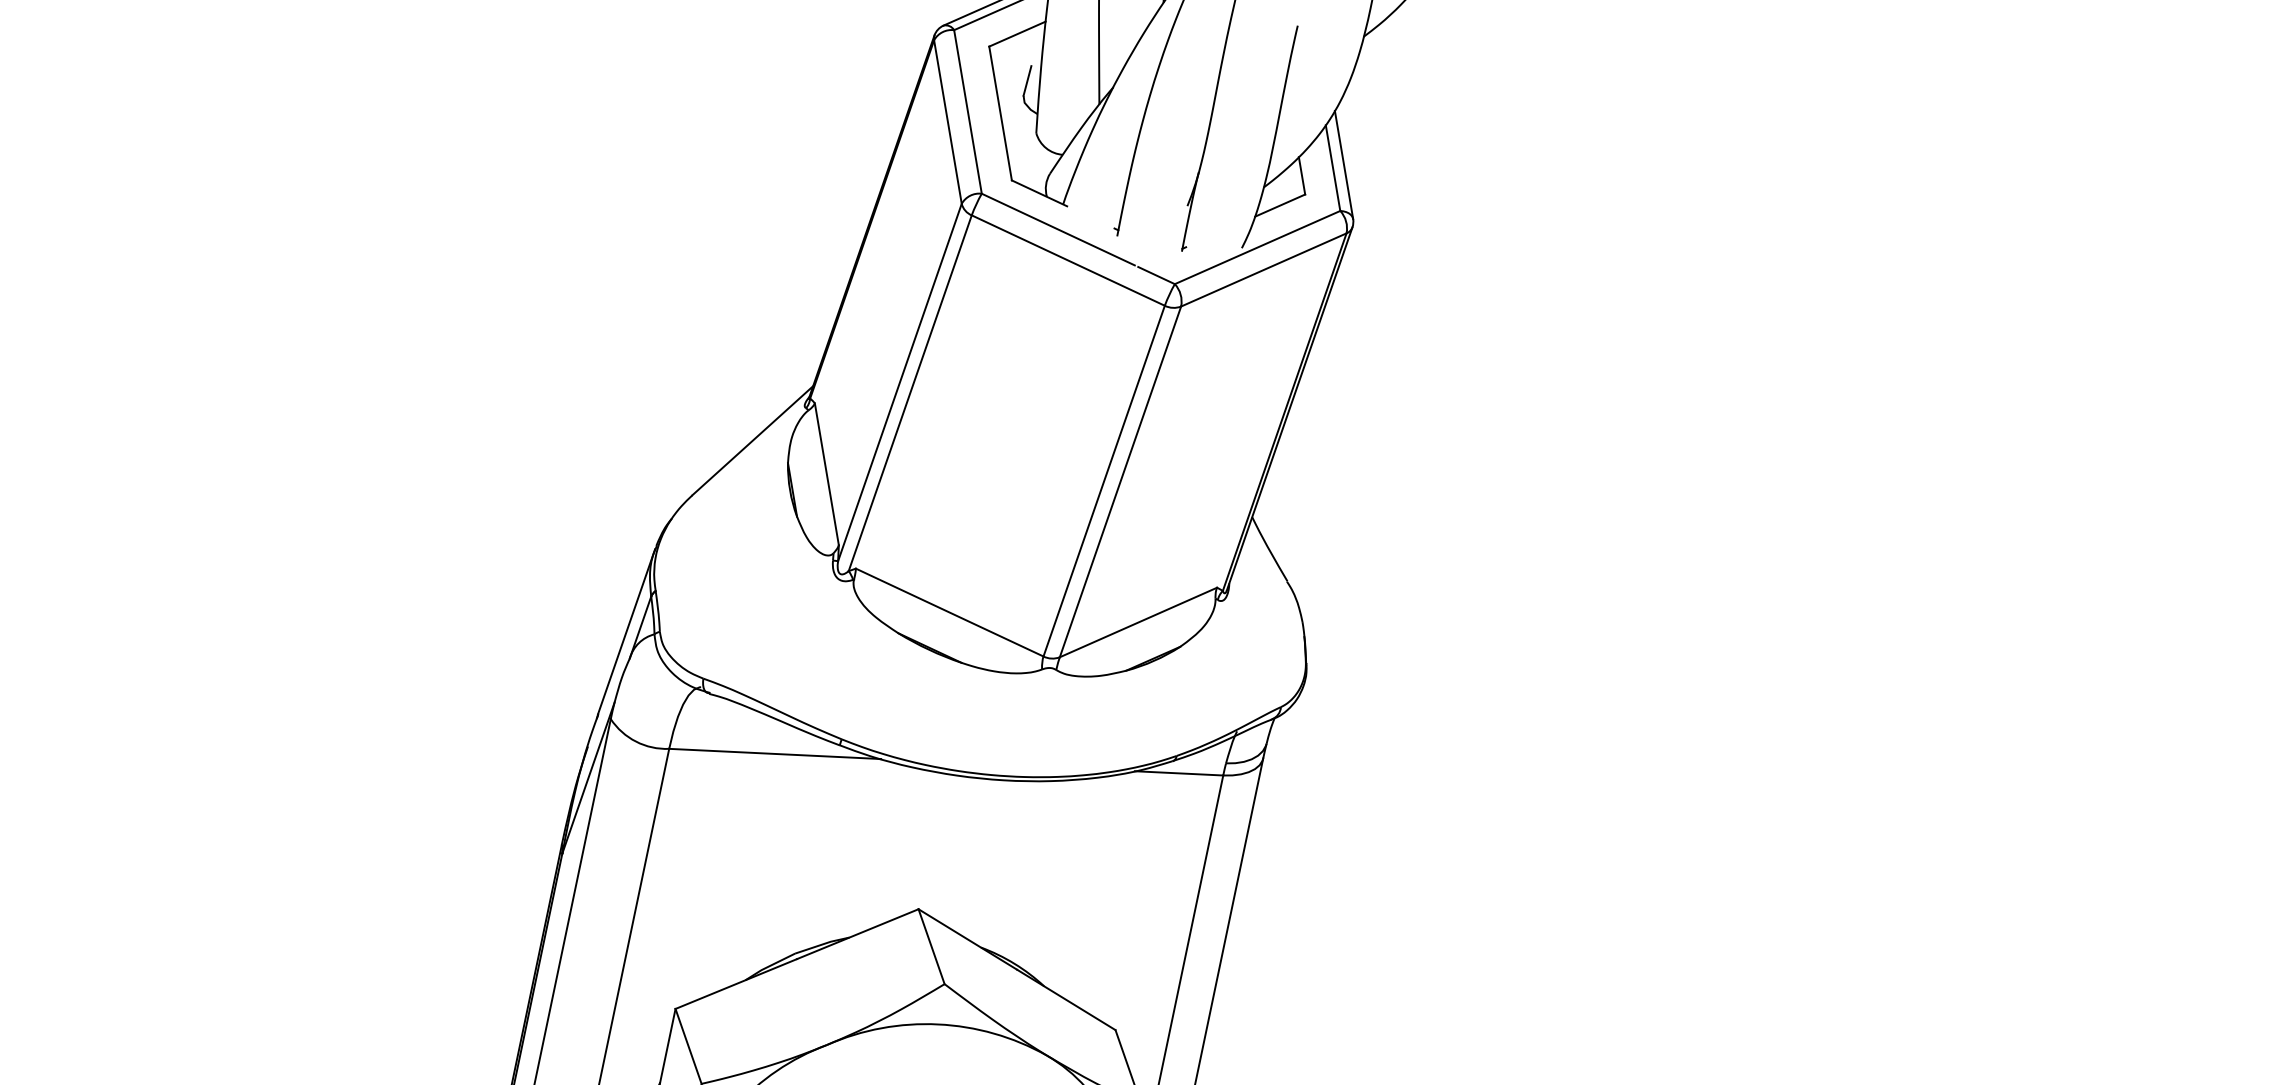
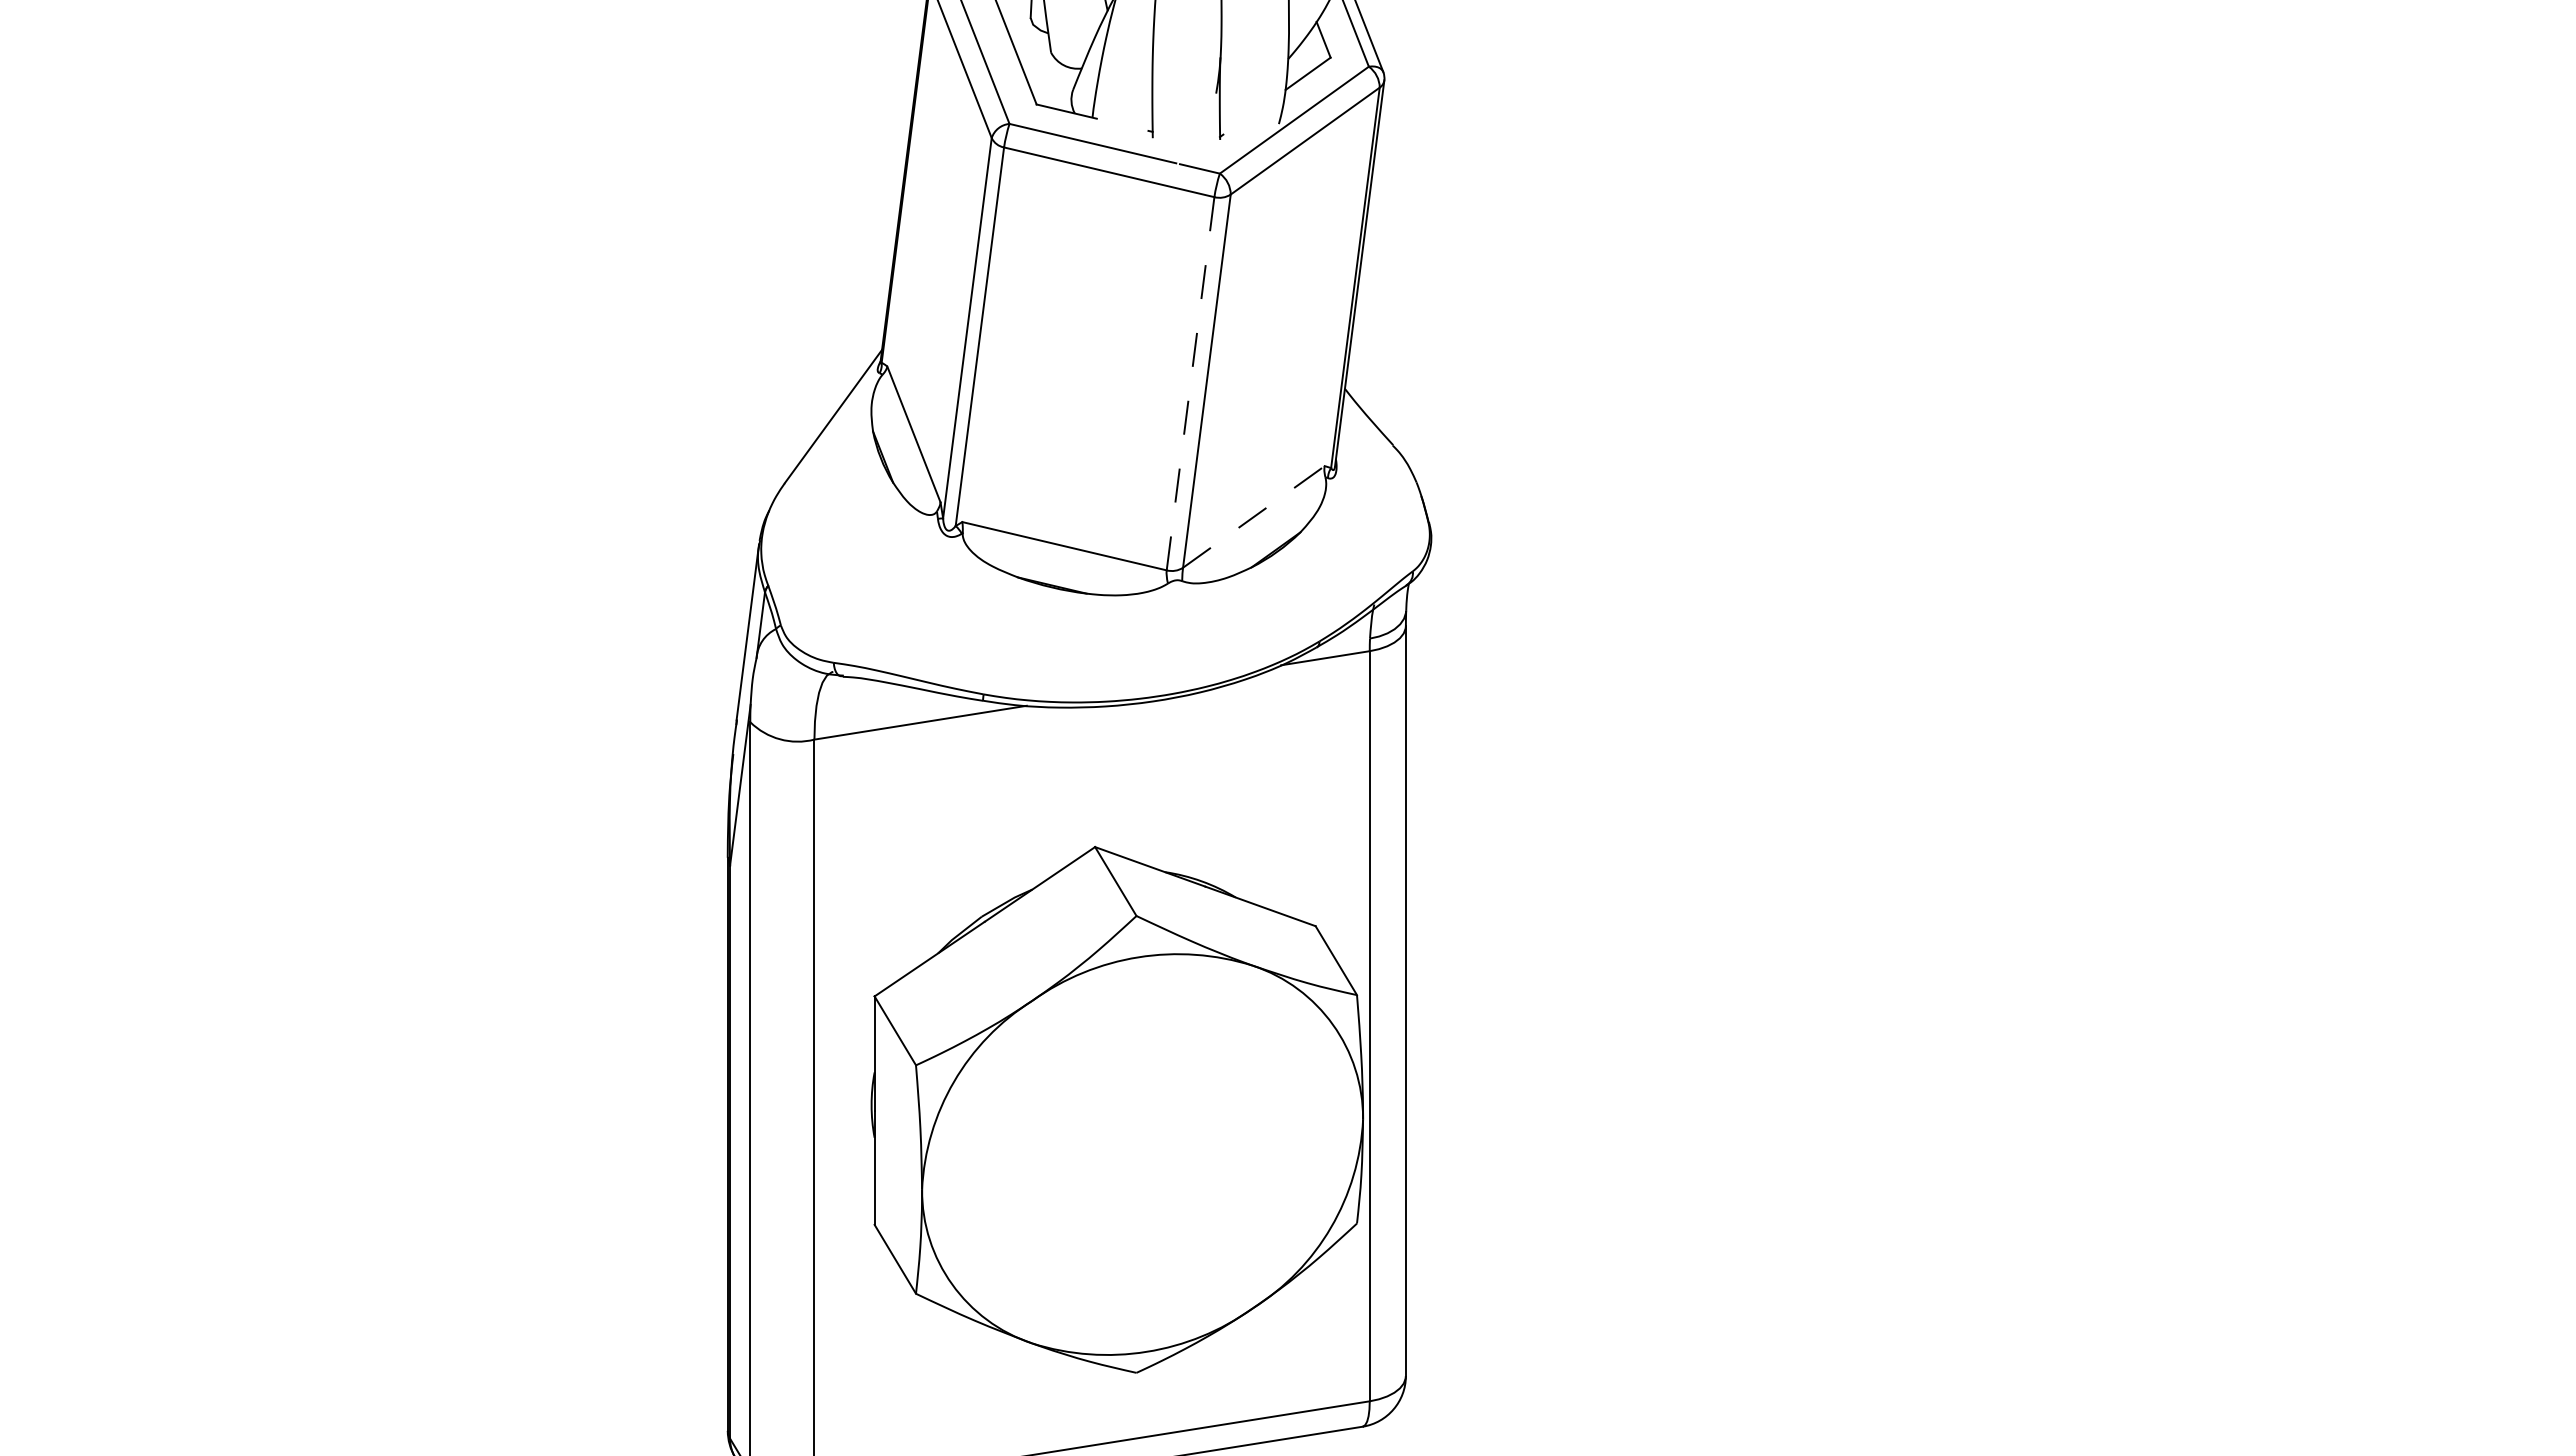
line: (1104, 480) -> (1190, 383), solid -> dashed
line: (1139, 622) -> (1254, 516), solid -> dashed

